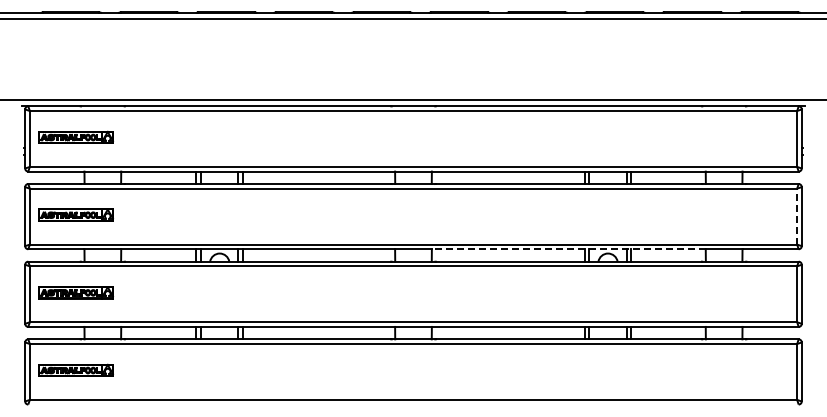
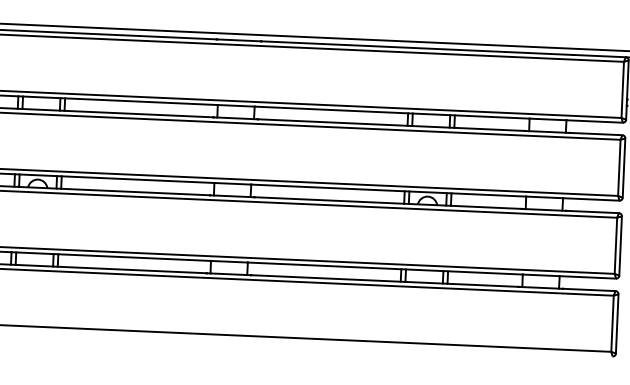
line: (797, 216) -> (619, 167), dashed -> solid
line: (568, 249) -> (388, 190), dashed -> solid

